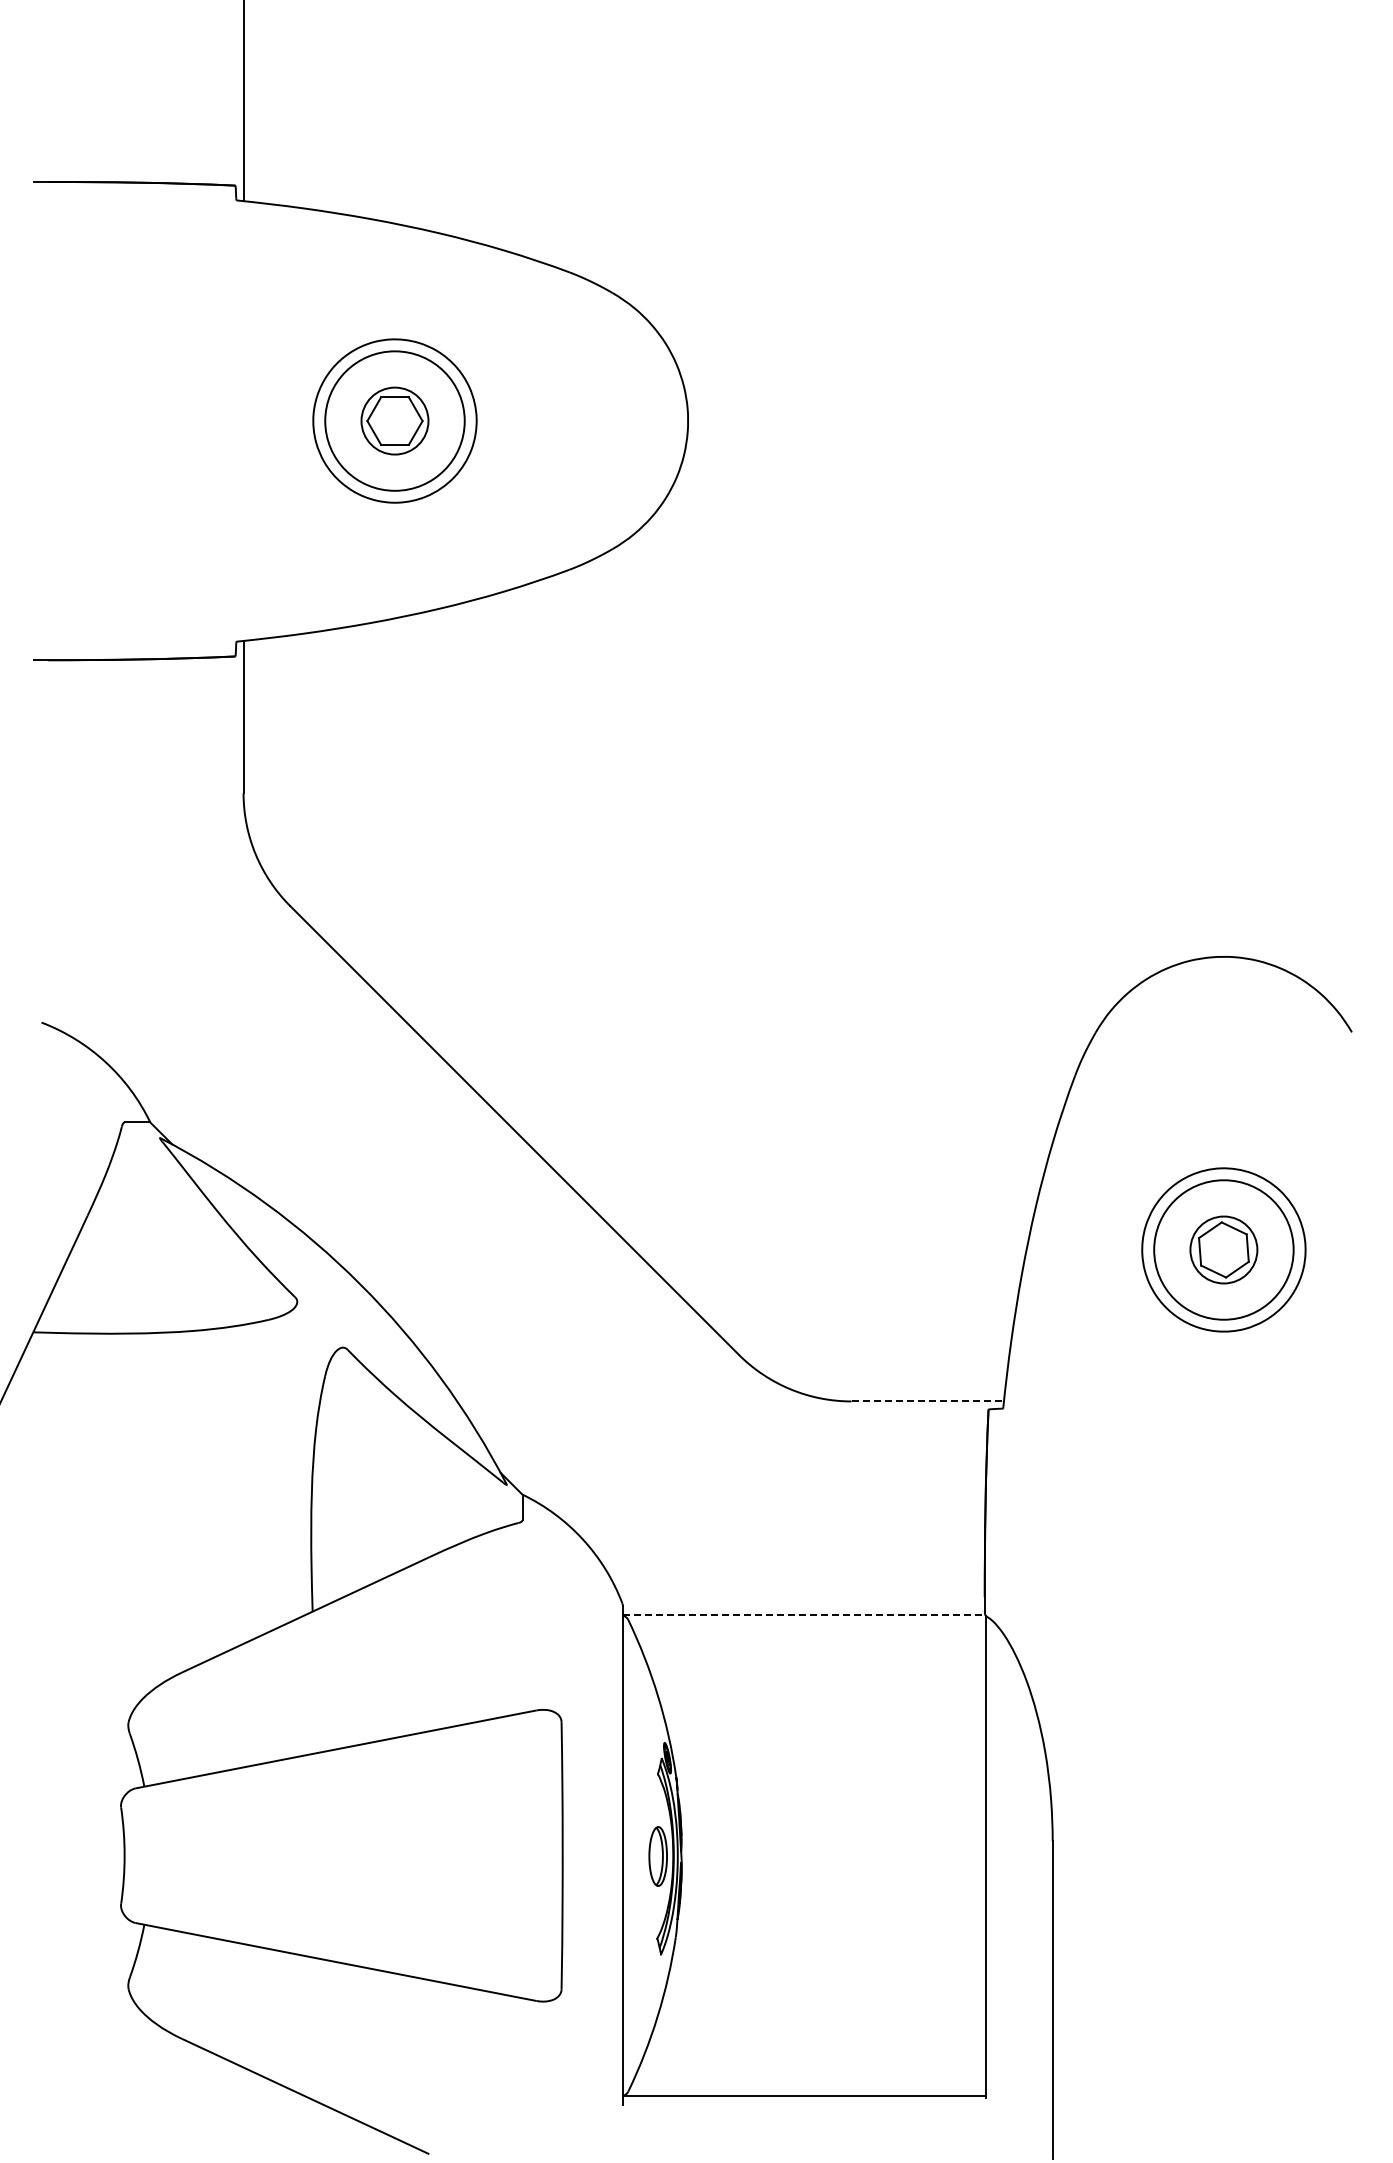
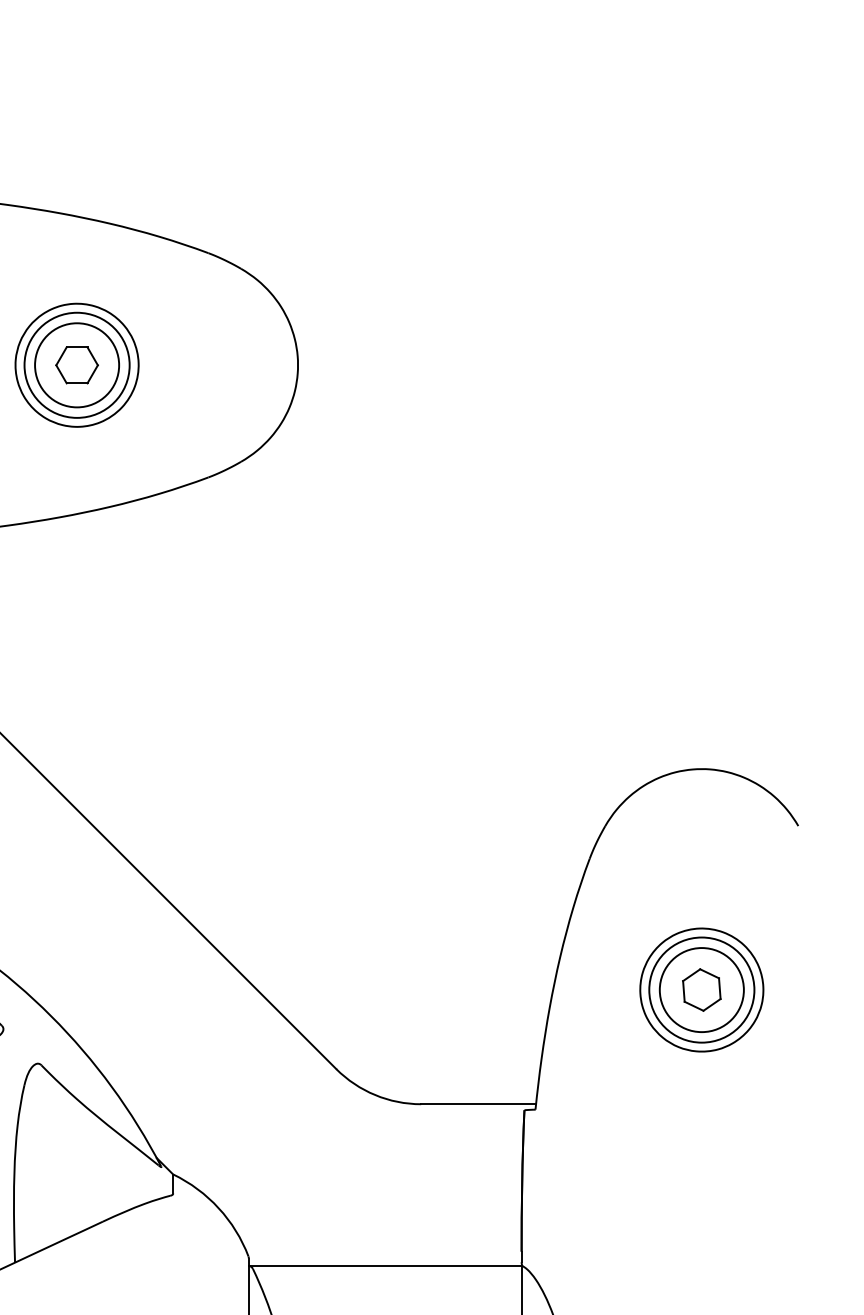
circle: (394, 420) -> (76, 364), size x1.67
circle: (1223, 1249) -> (701, 989), size x1.67
line: (928, 1401) -> (479, 1104), dashed -> solid
line: (804, 1615) -> (385, 1265), dashed -> solid

